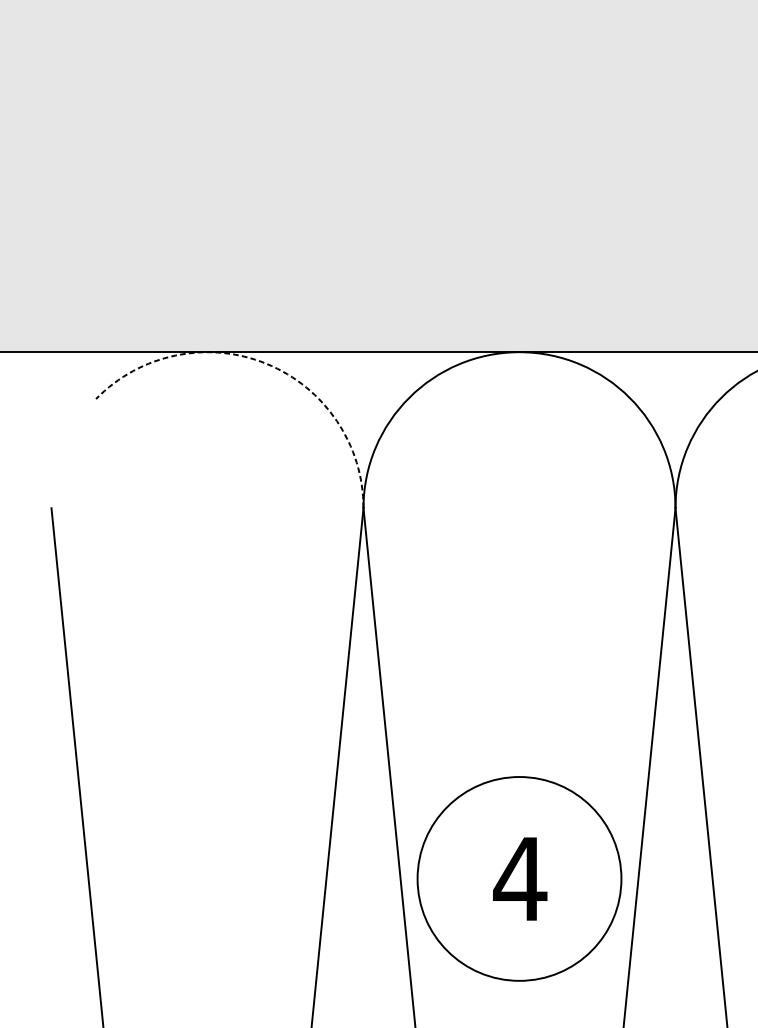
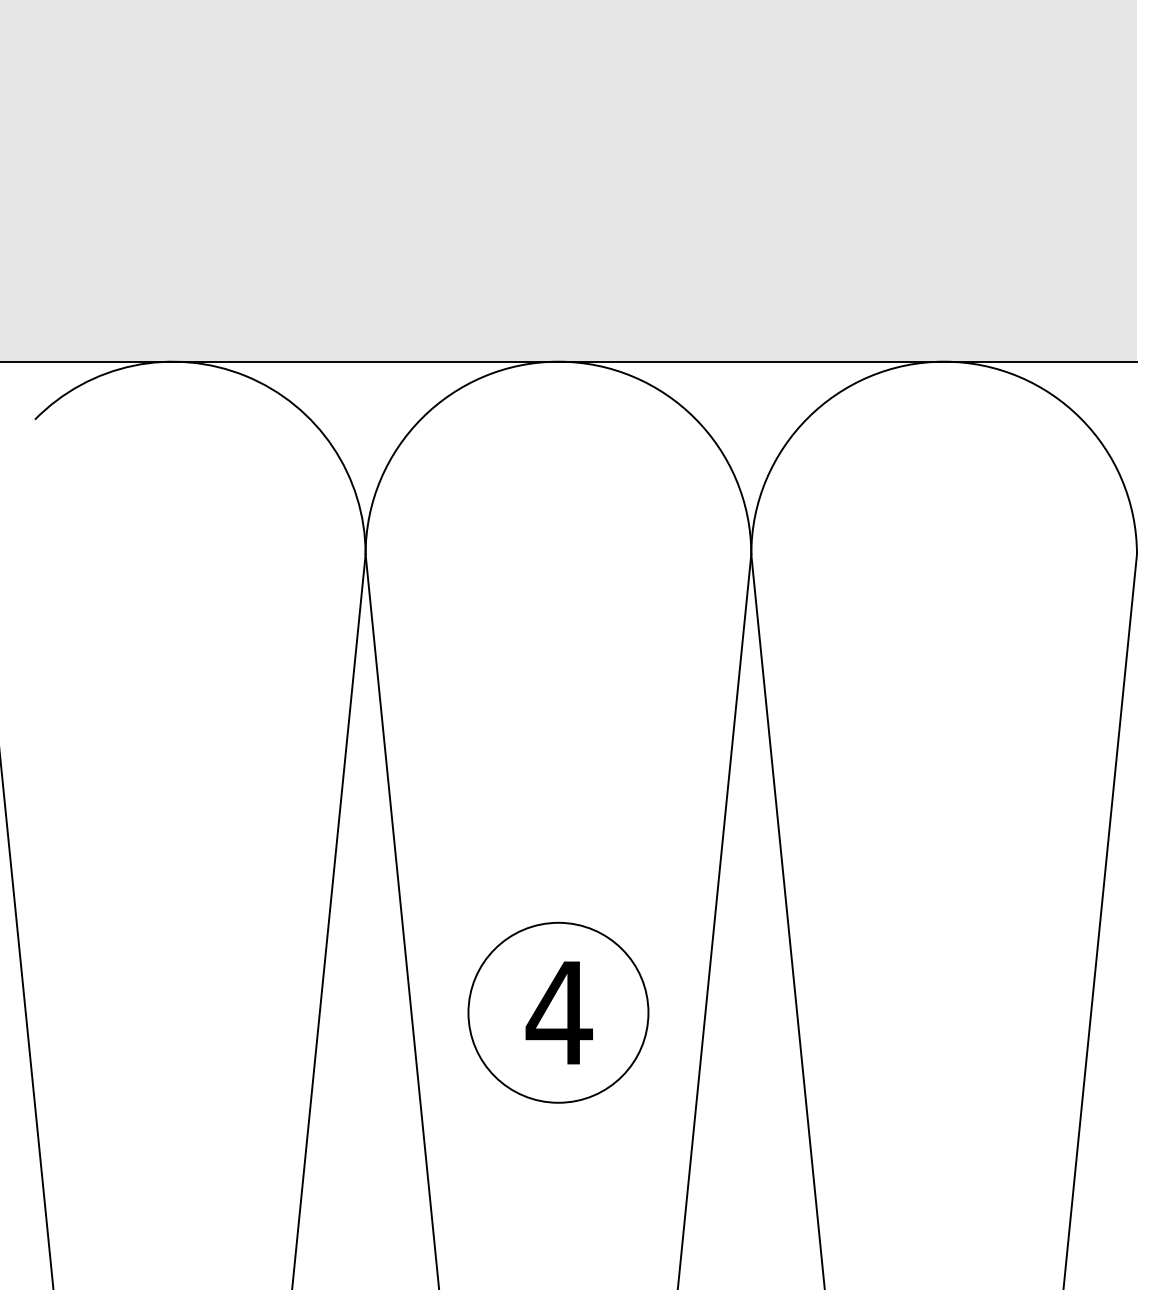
arc: (266, 364) -> (245, 376), dashed -> solid
circle: (519, 878) -> (558, 1012), size x0.71

